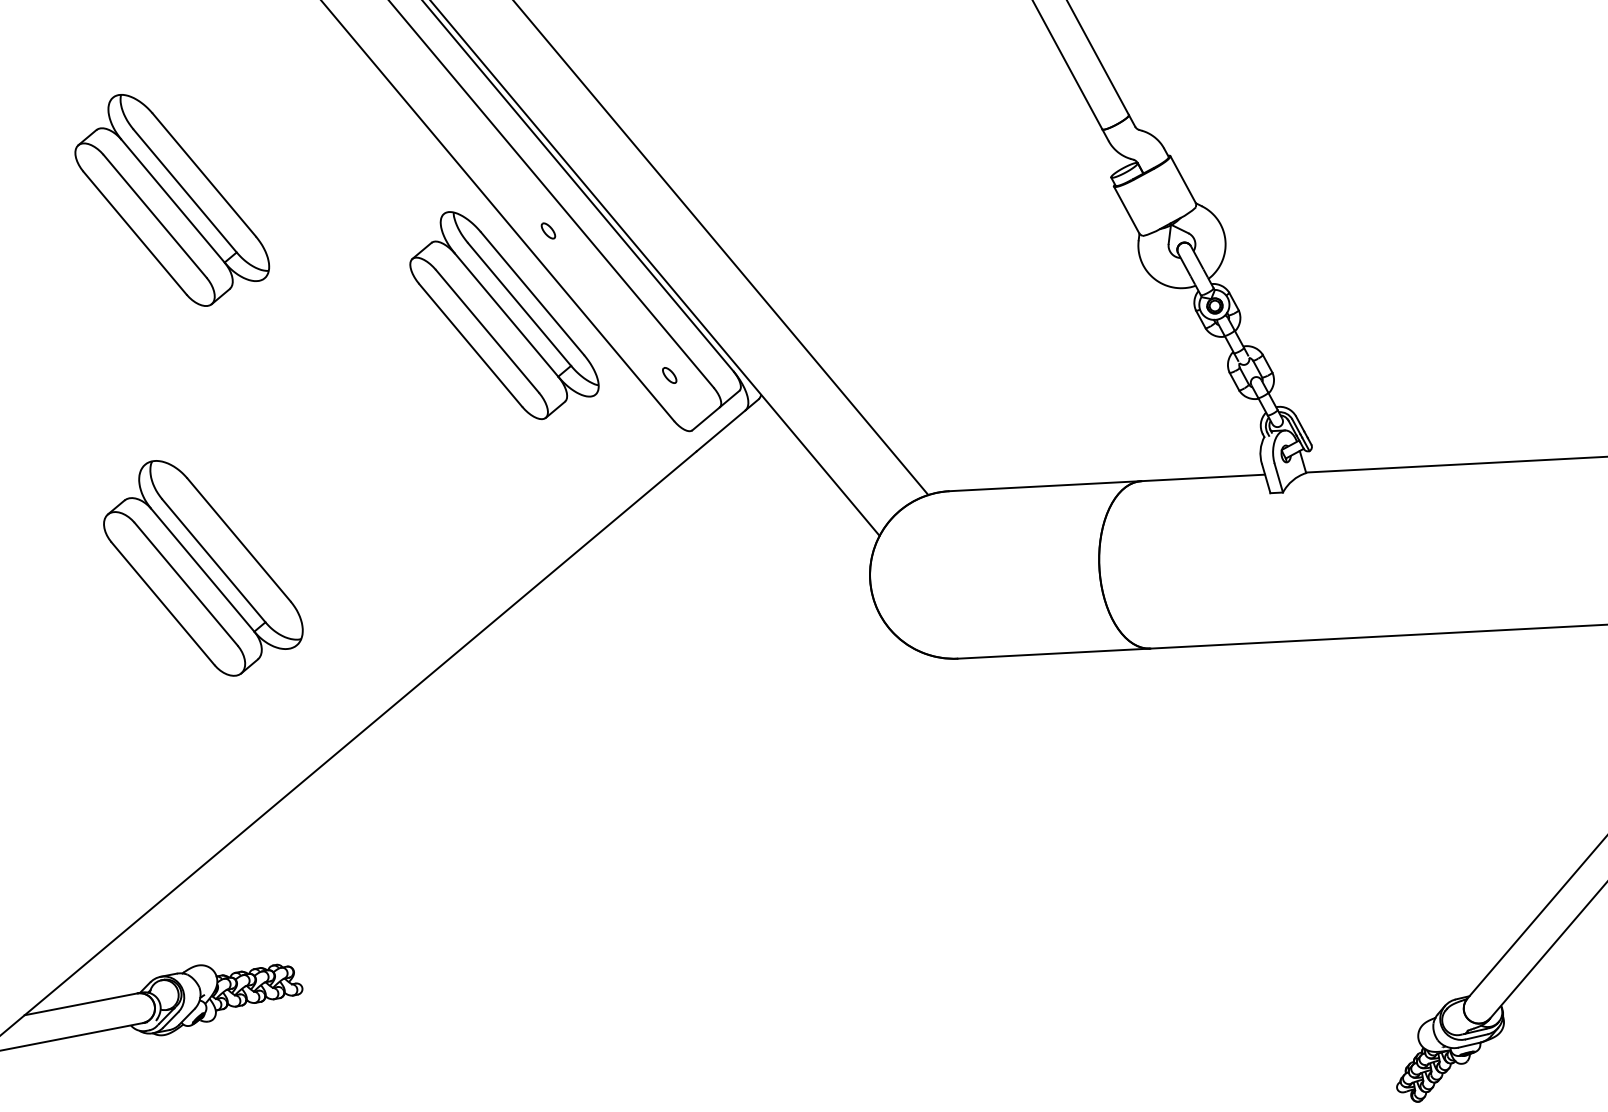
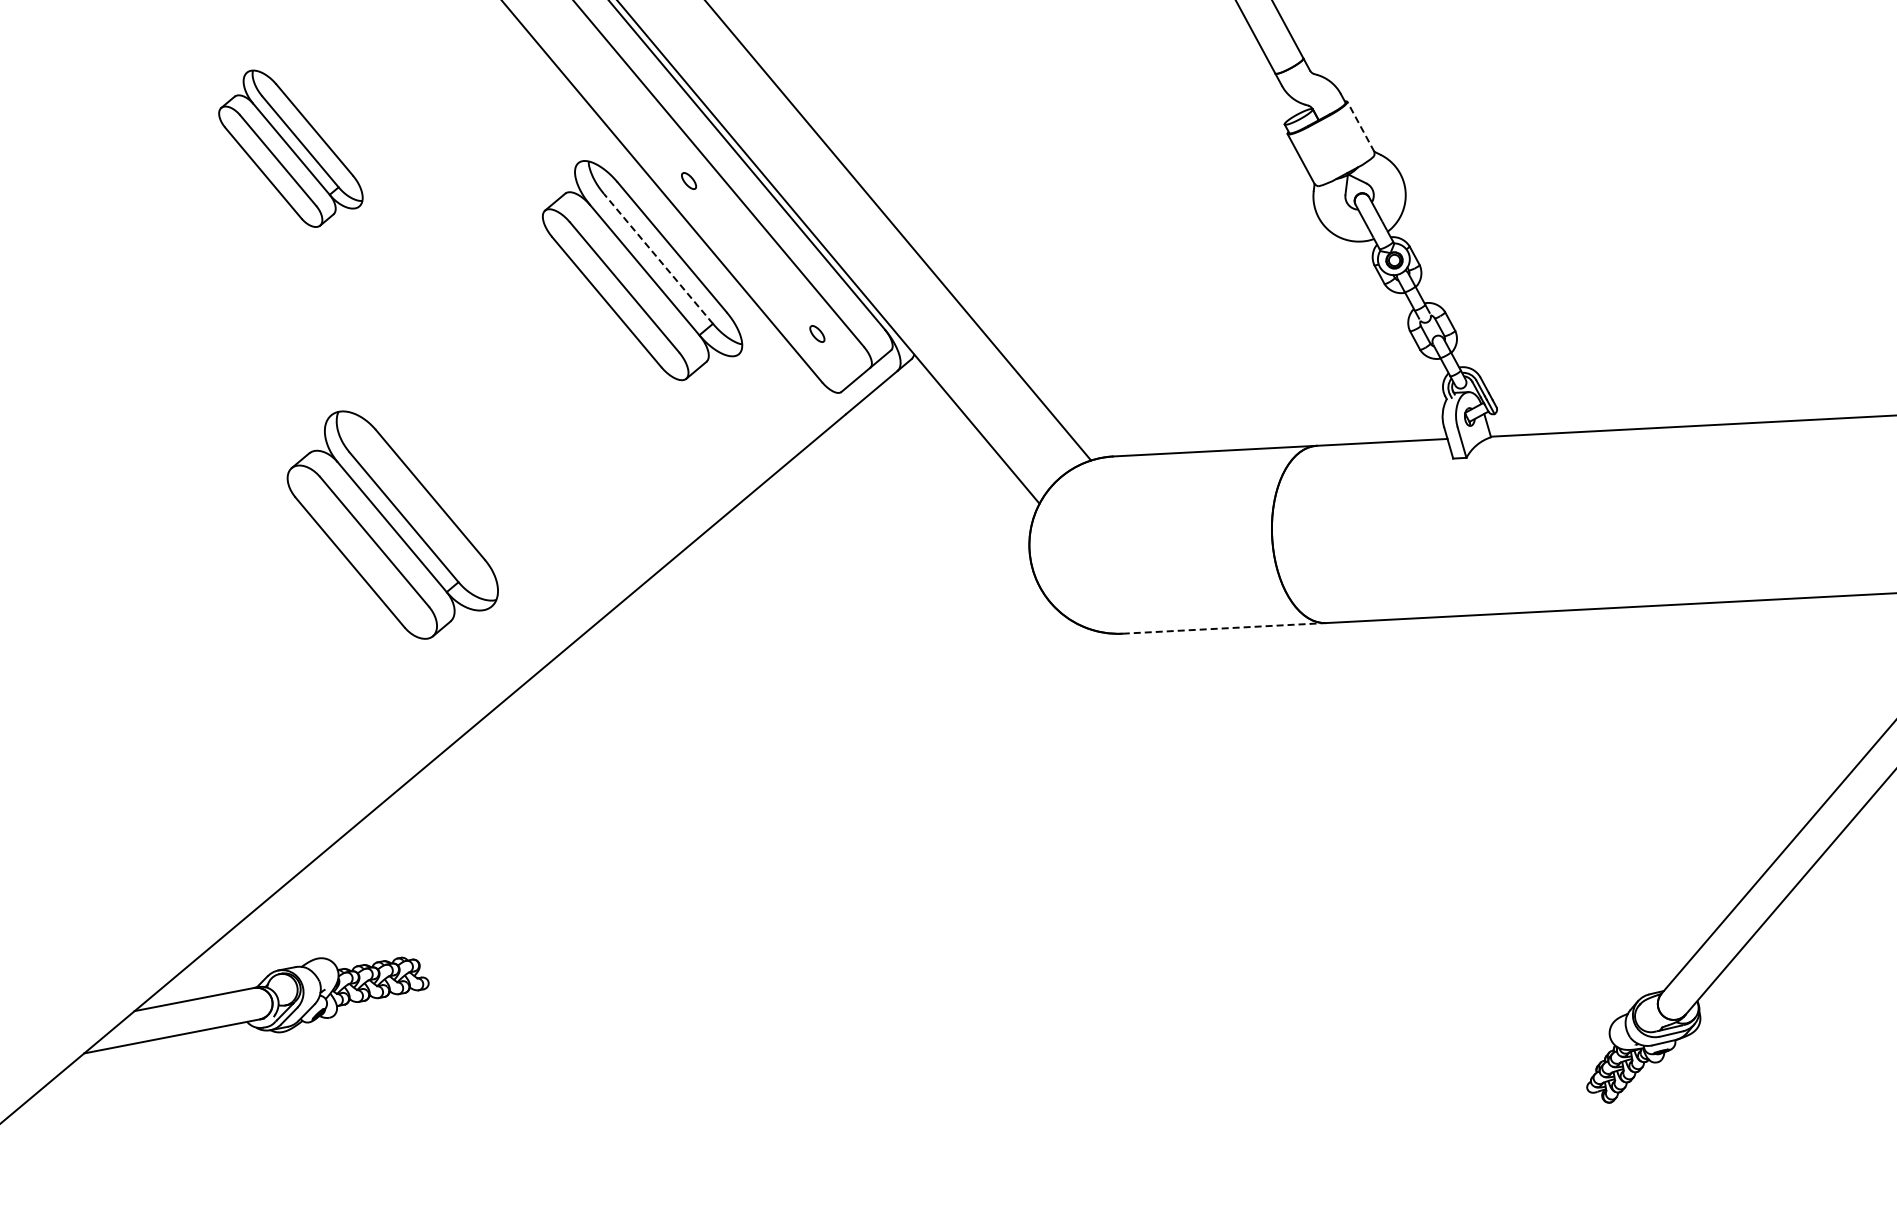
line: (1182, 179) -> (1360, 126), solid -> dashed
part: (171, 200) -> (290, 148), size x0.7
line: (519, 304) -> (658, 258), solid -> dashed
part: (203, 567) -> (392, 524), moved
line: (1054, 653) -> (1224, 628), solid -> dashed

